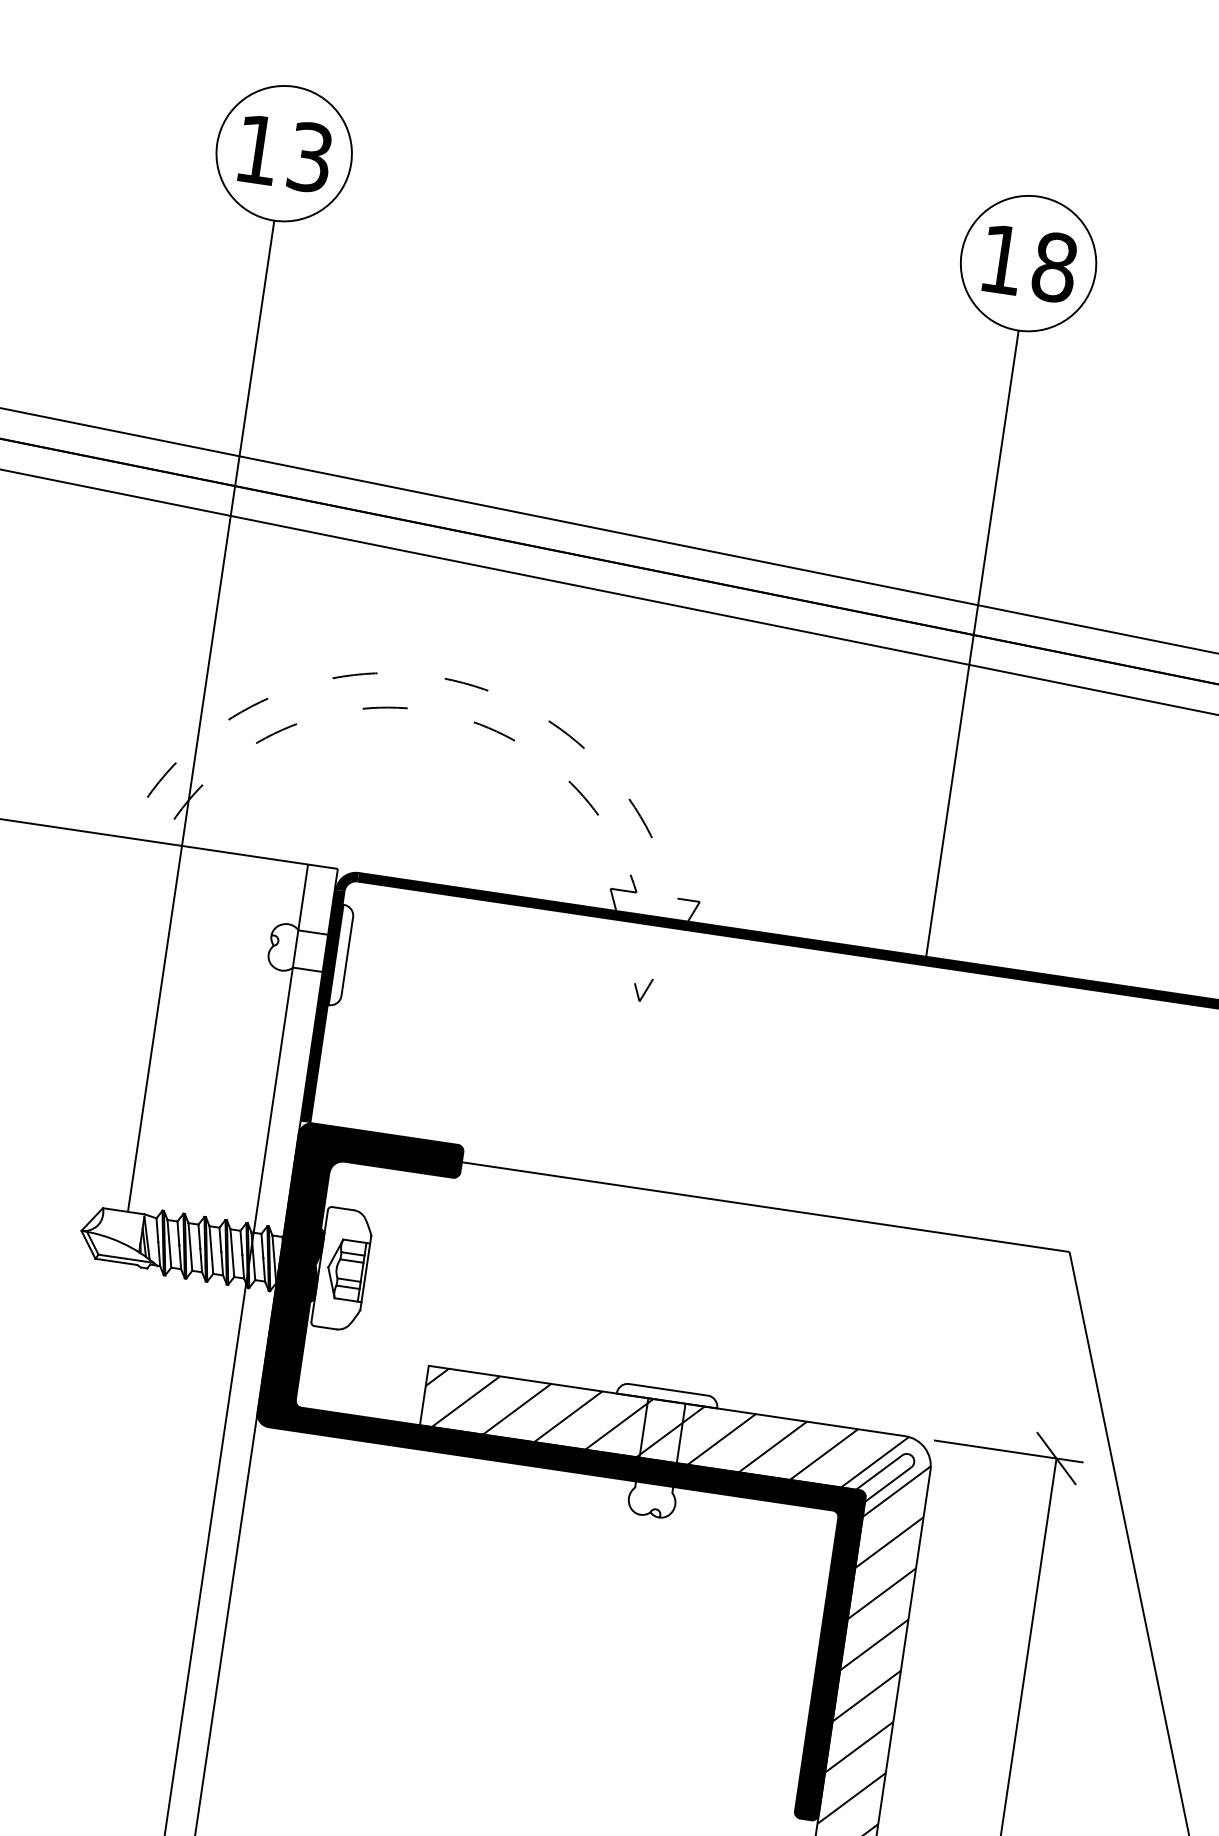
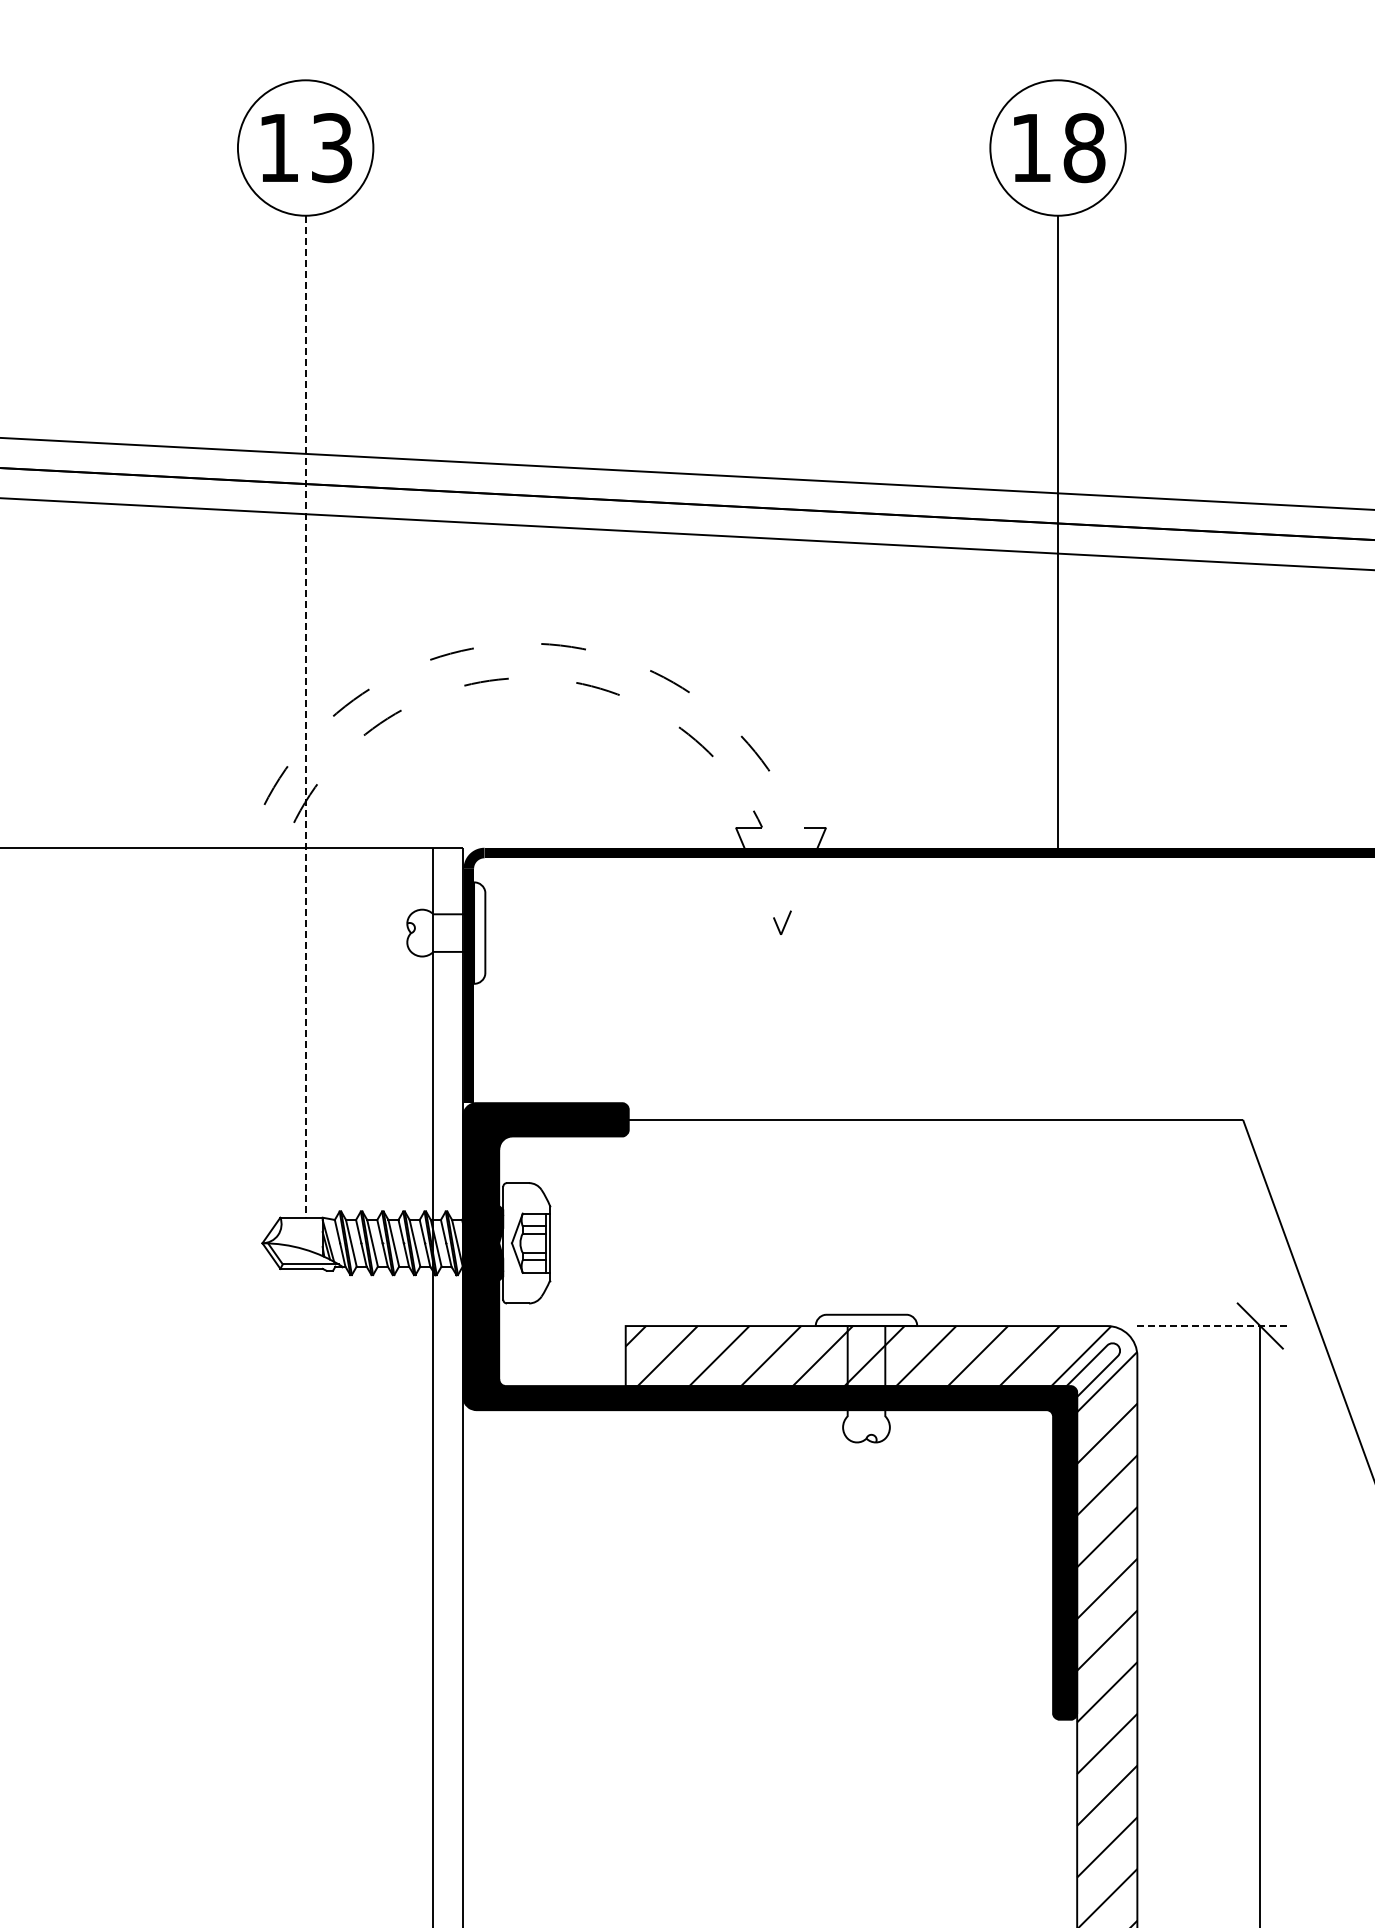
line: (201, 716) -> (305, 716), solid -> dashed
line: (1009, 1451) -> (1212, 1326), solid -> dashed

